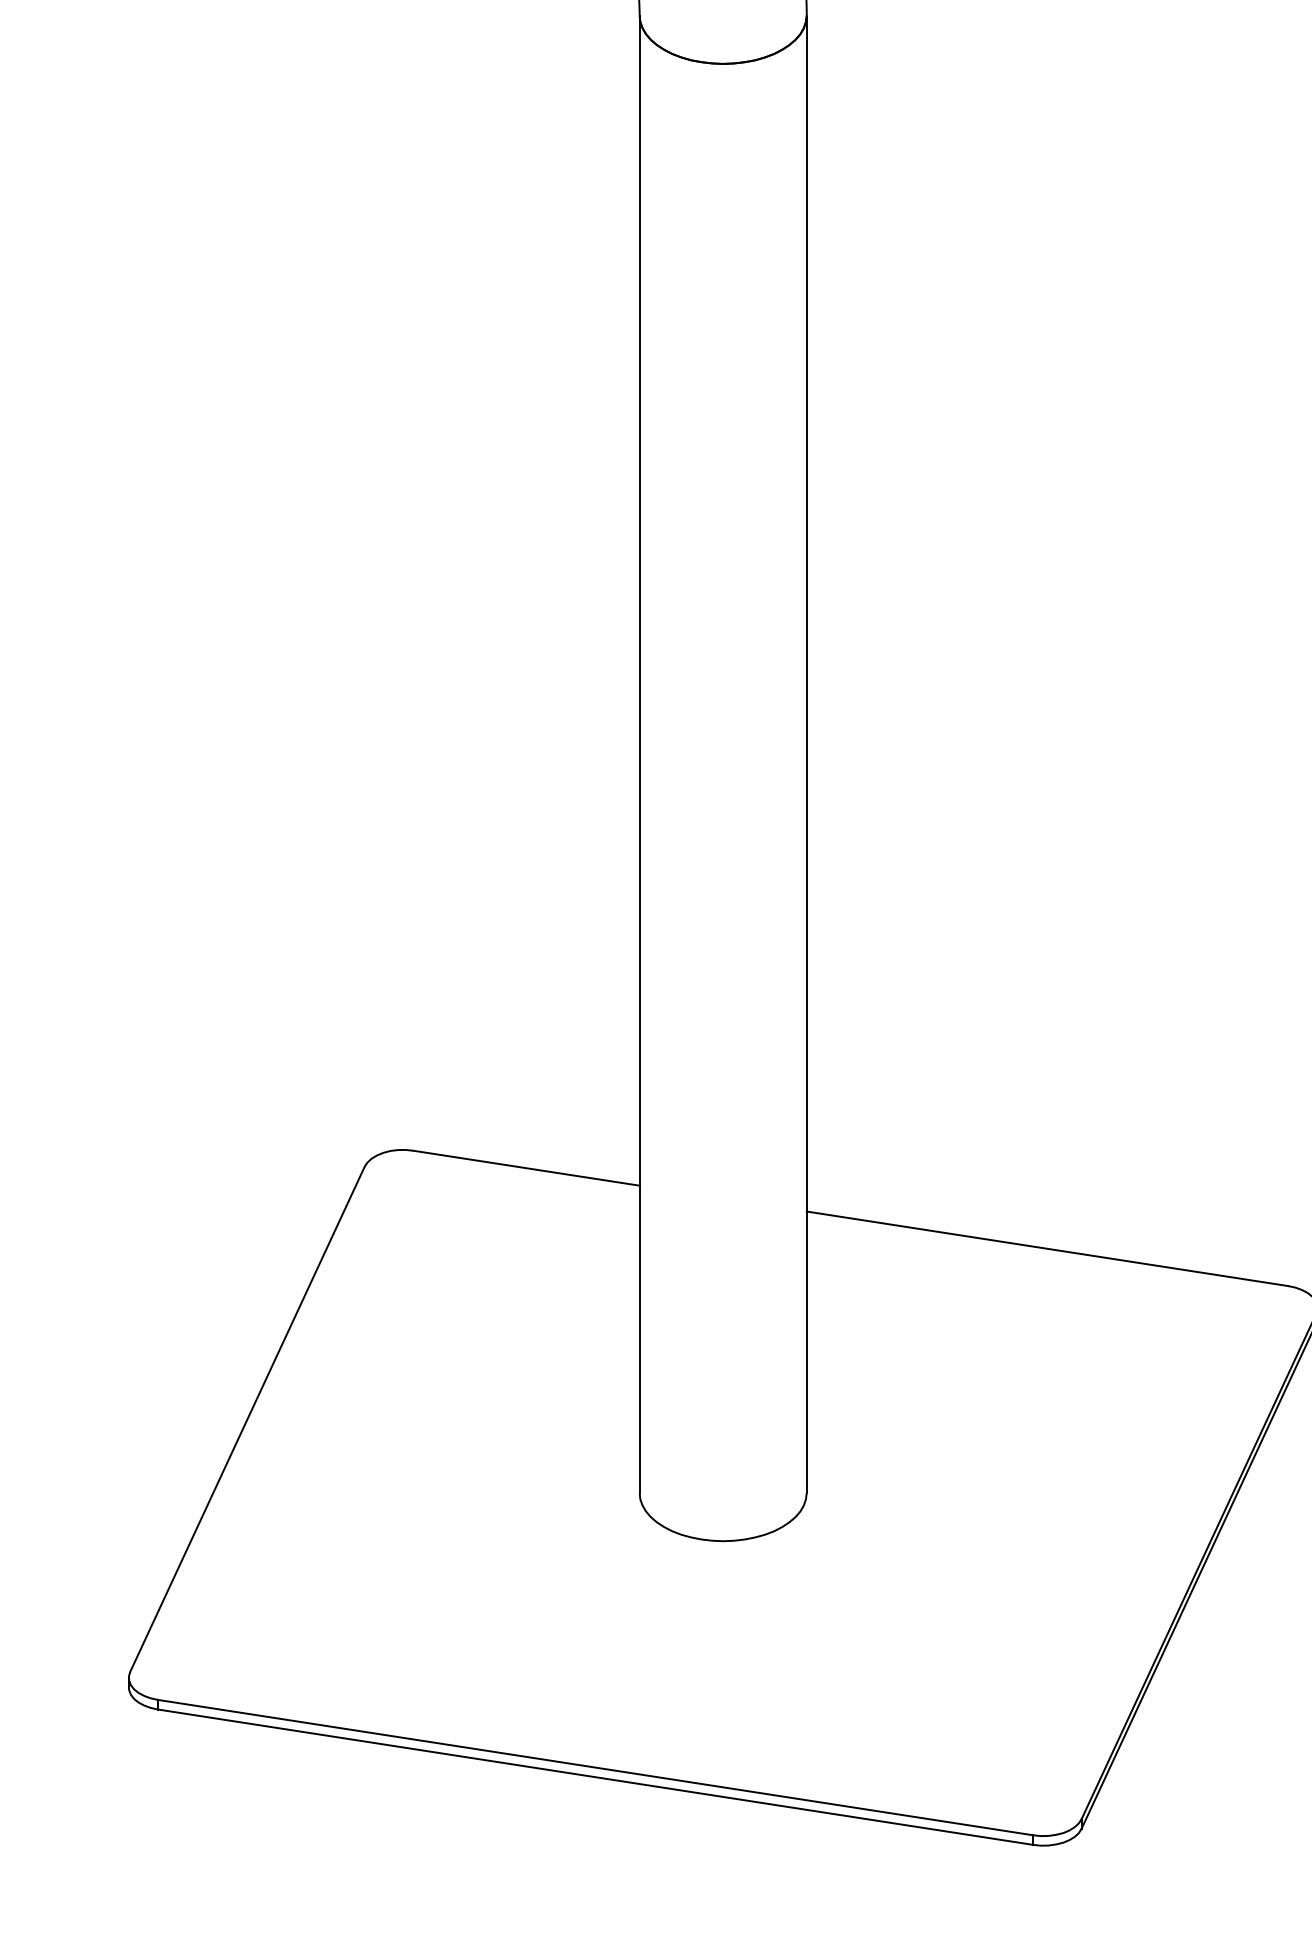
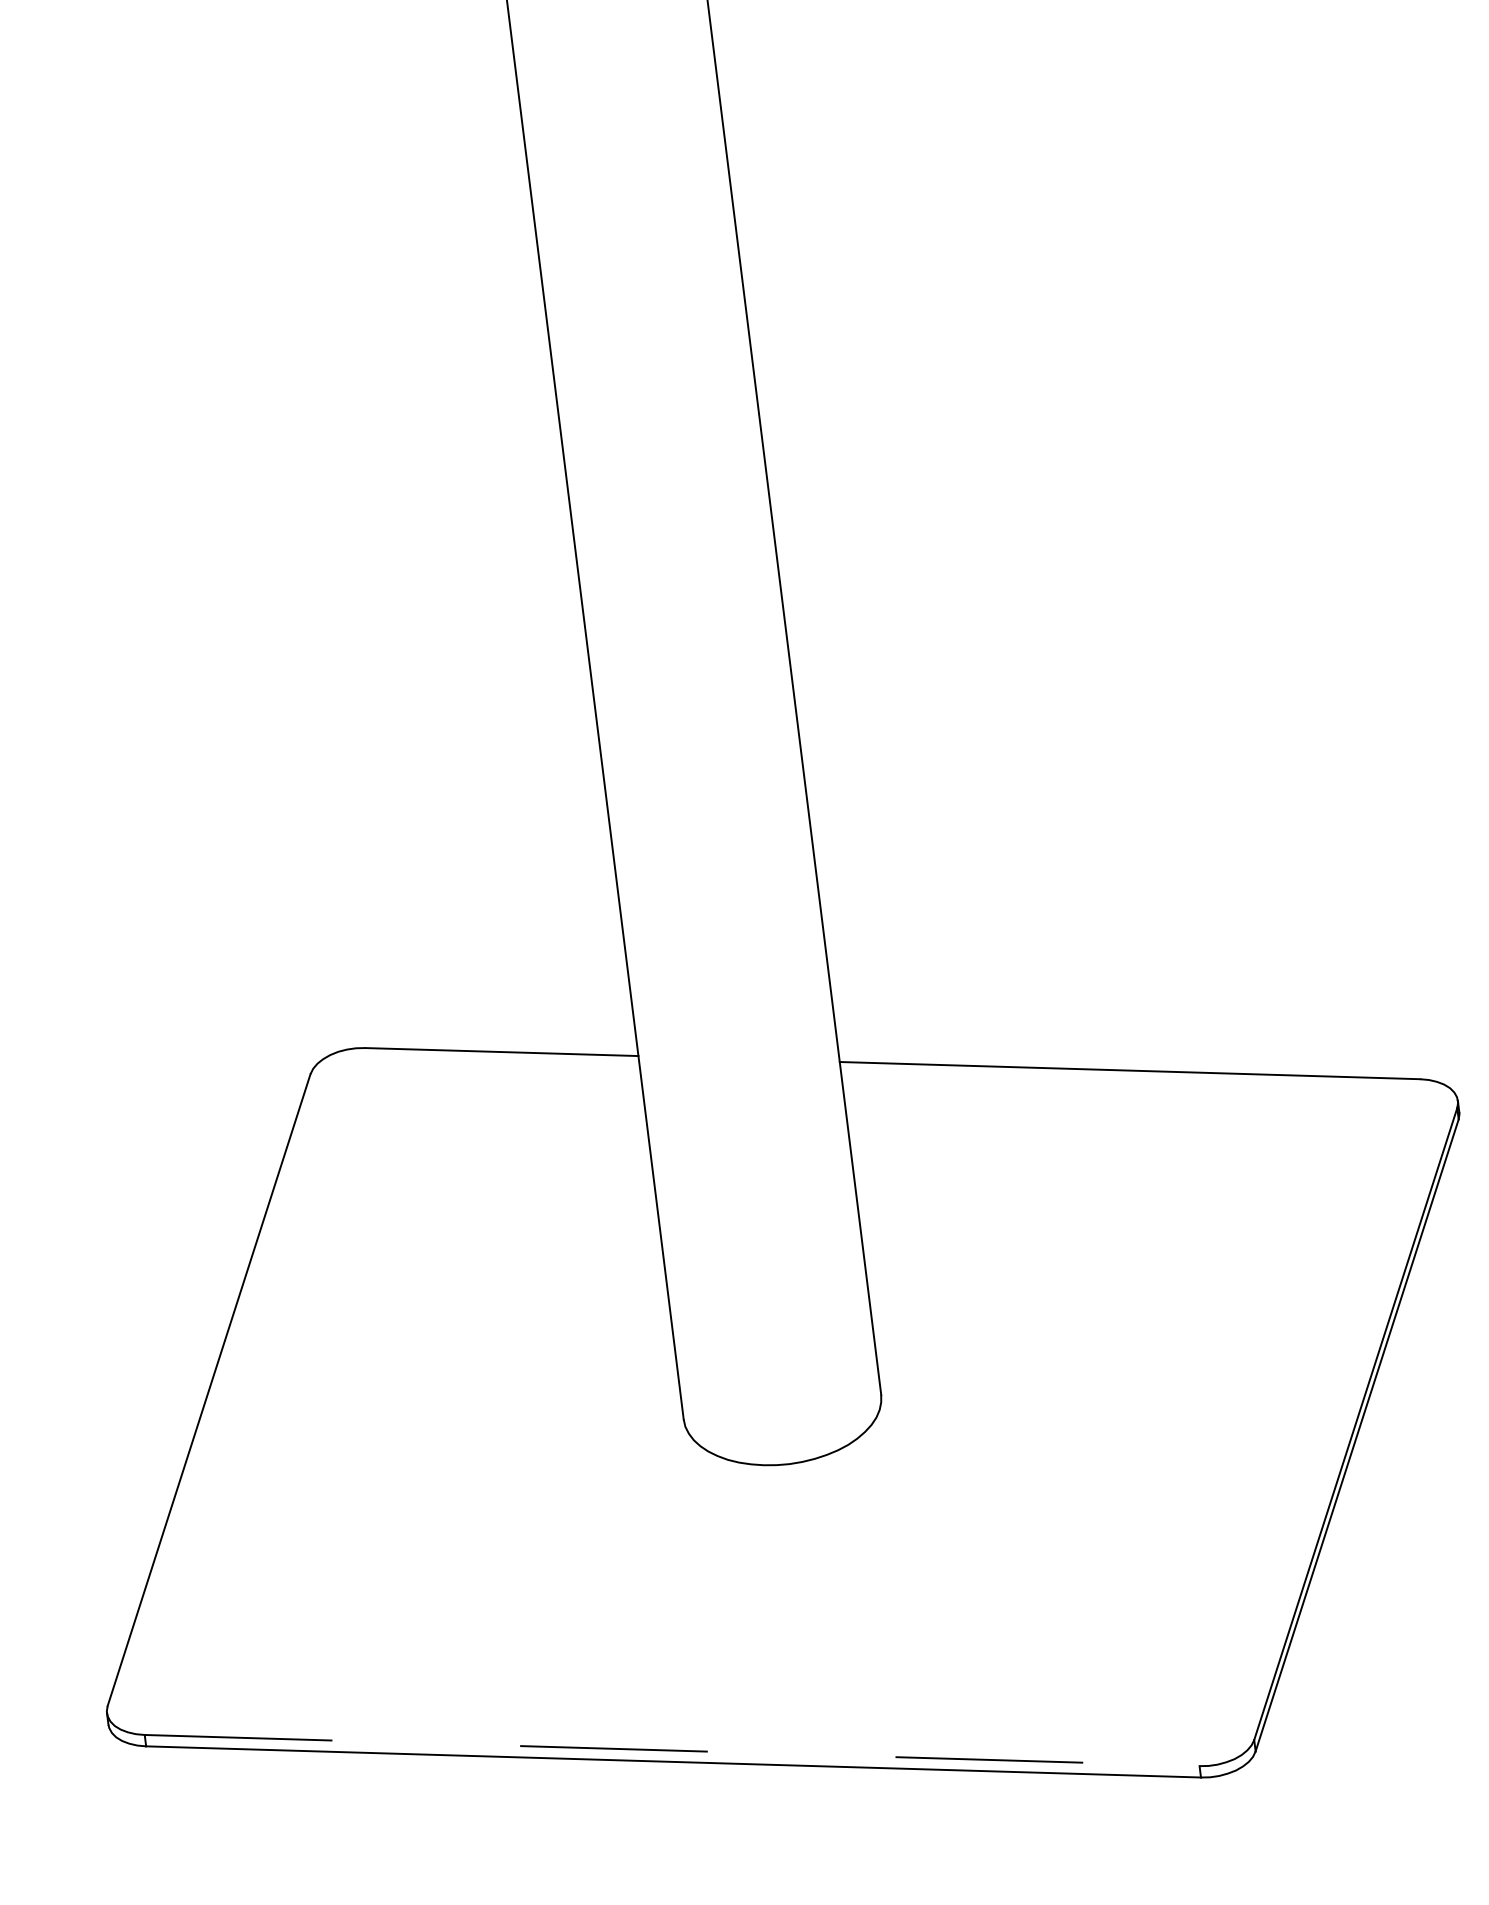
line: (595, 1767) -> (671, 1750), solid -> dashed

